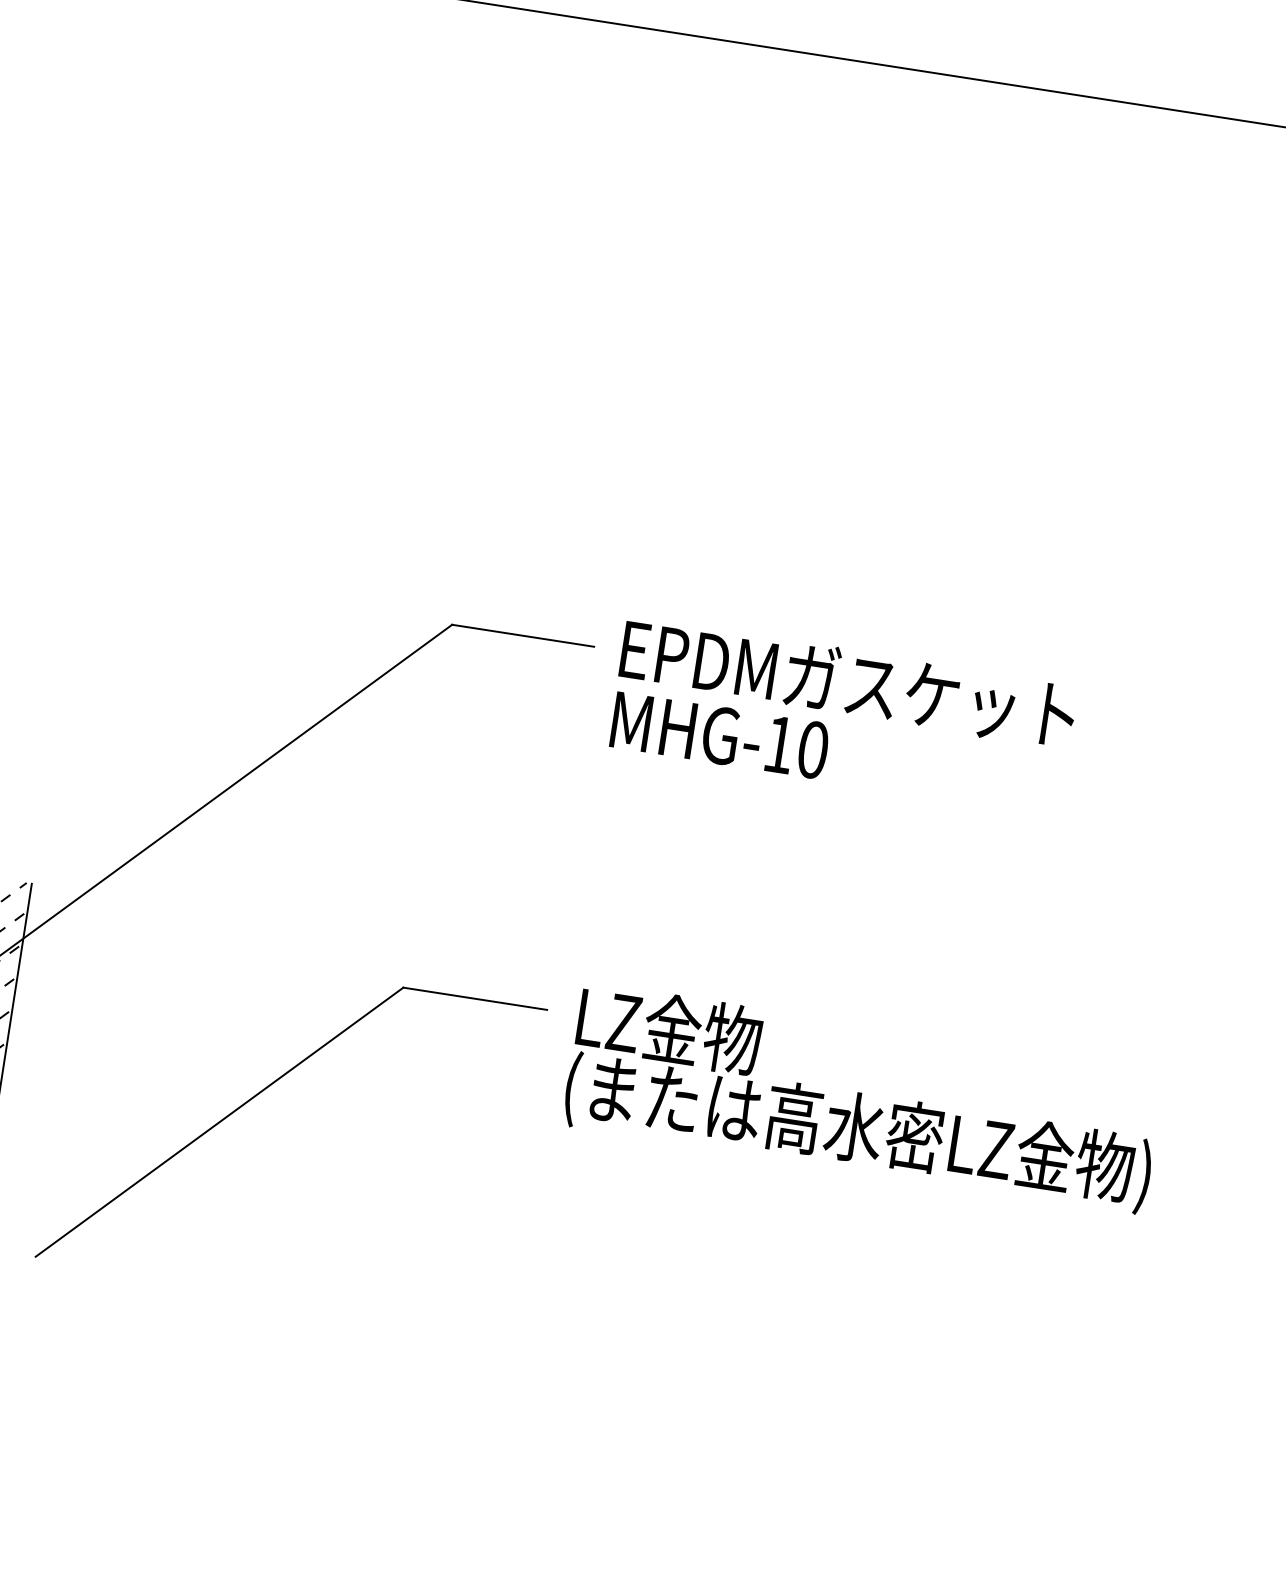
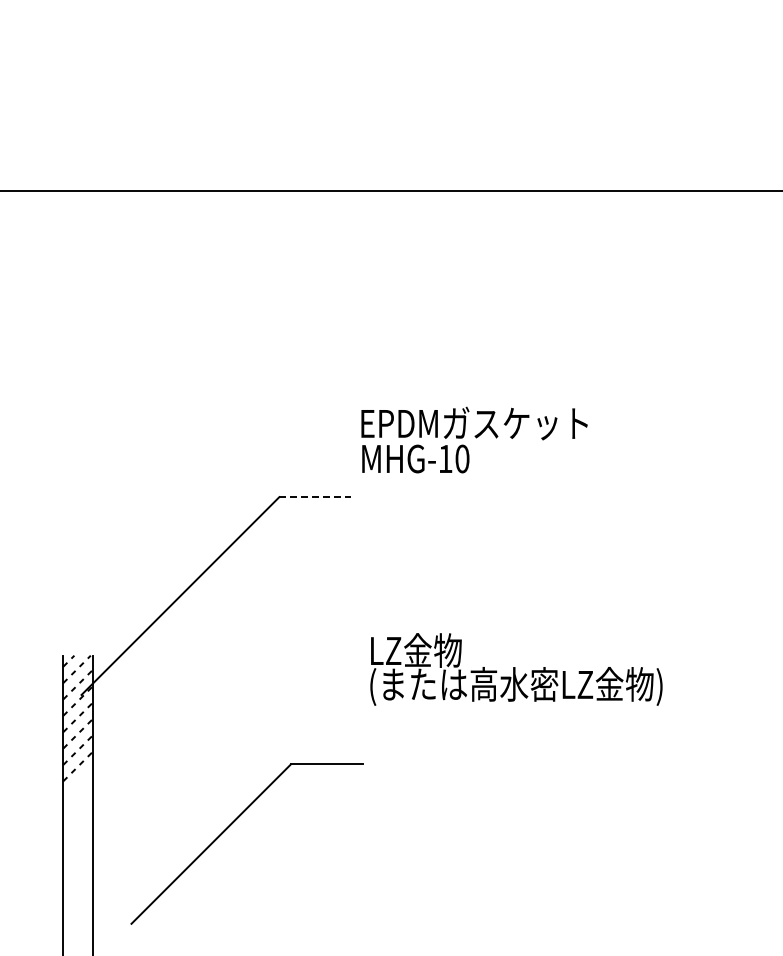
line: (522, 636) -> (314, 497), solid -> dashed
text: (843, 714) -> (474, 439), moved
part: (263, 1093) -> (230, 826), moved
text: (863, 1098) -> (516, 669), moved

